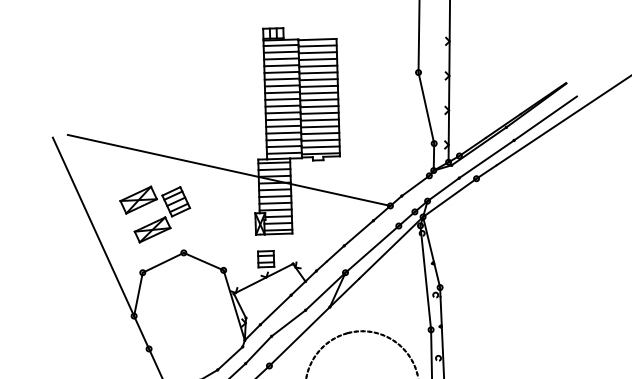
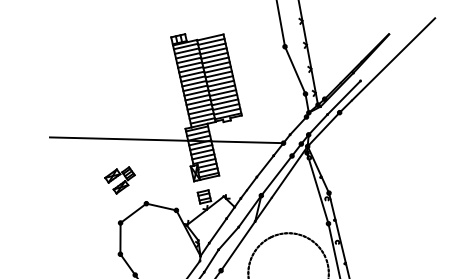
line: (545, 118) -> (379, 61), removed
part: (152, 213) -> (119, 180), size x0.6
line: (92, 226) -> (79, 197), removed

